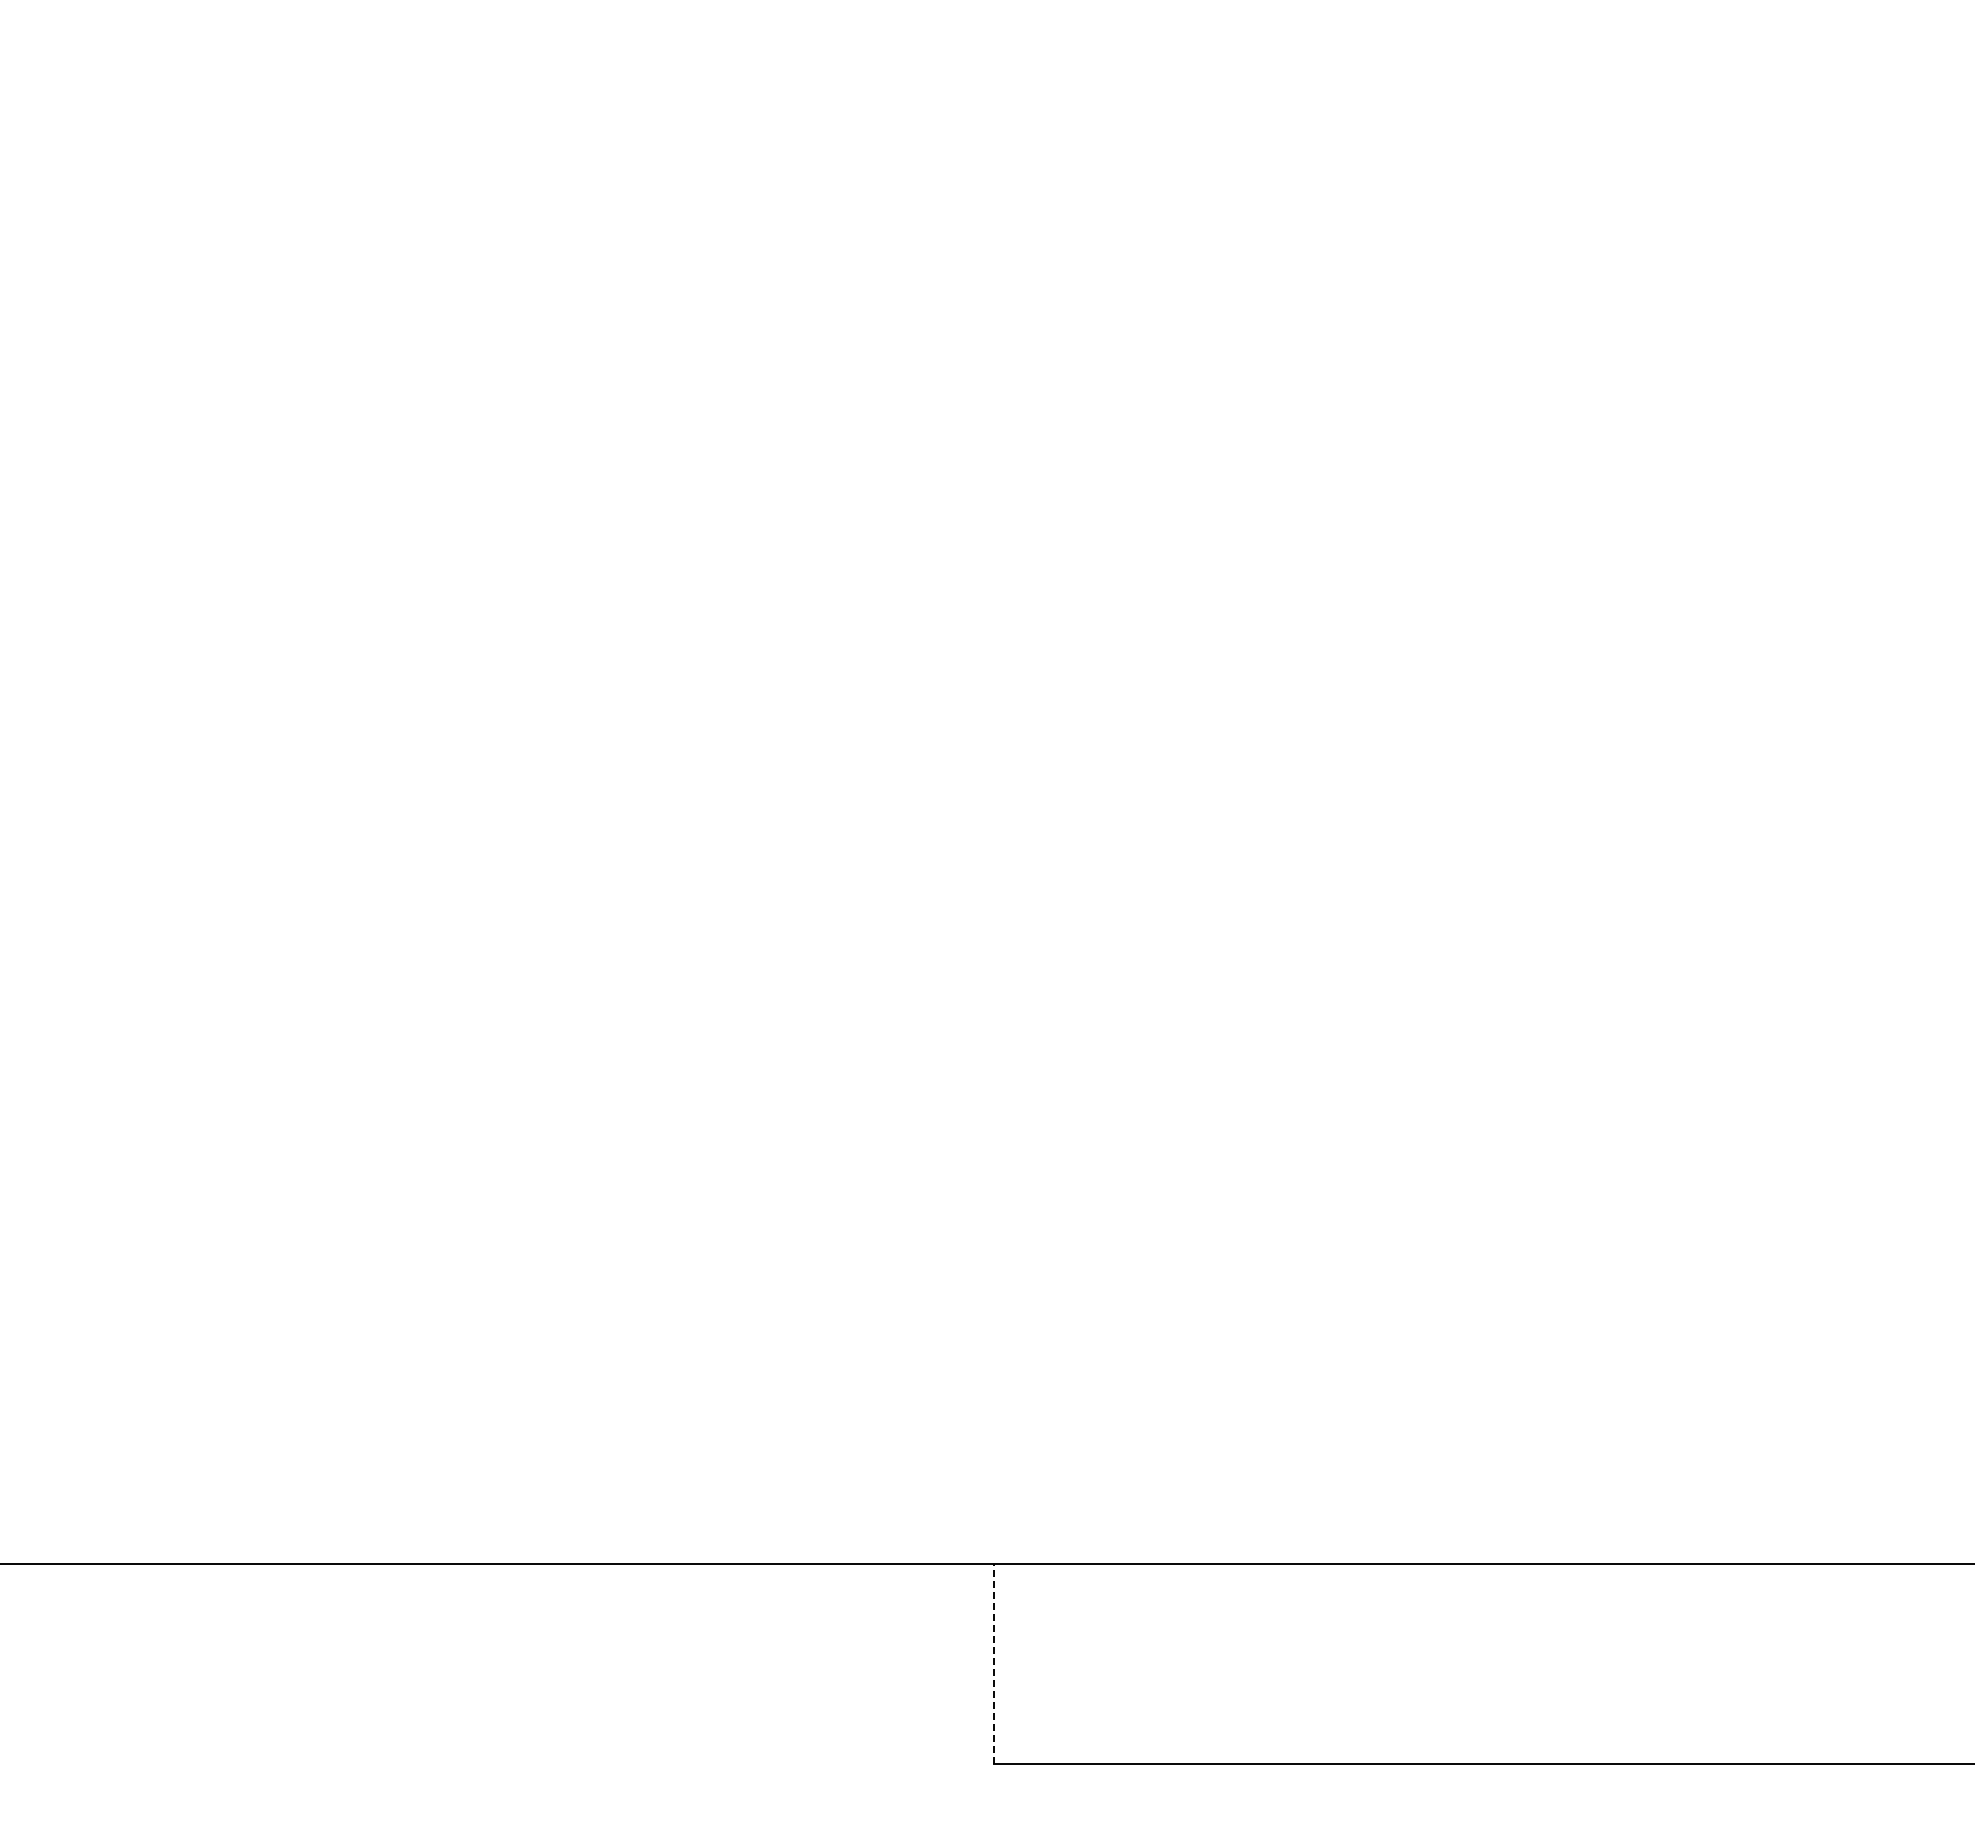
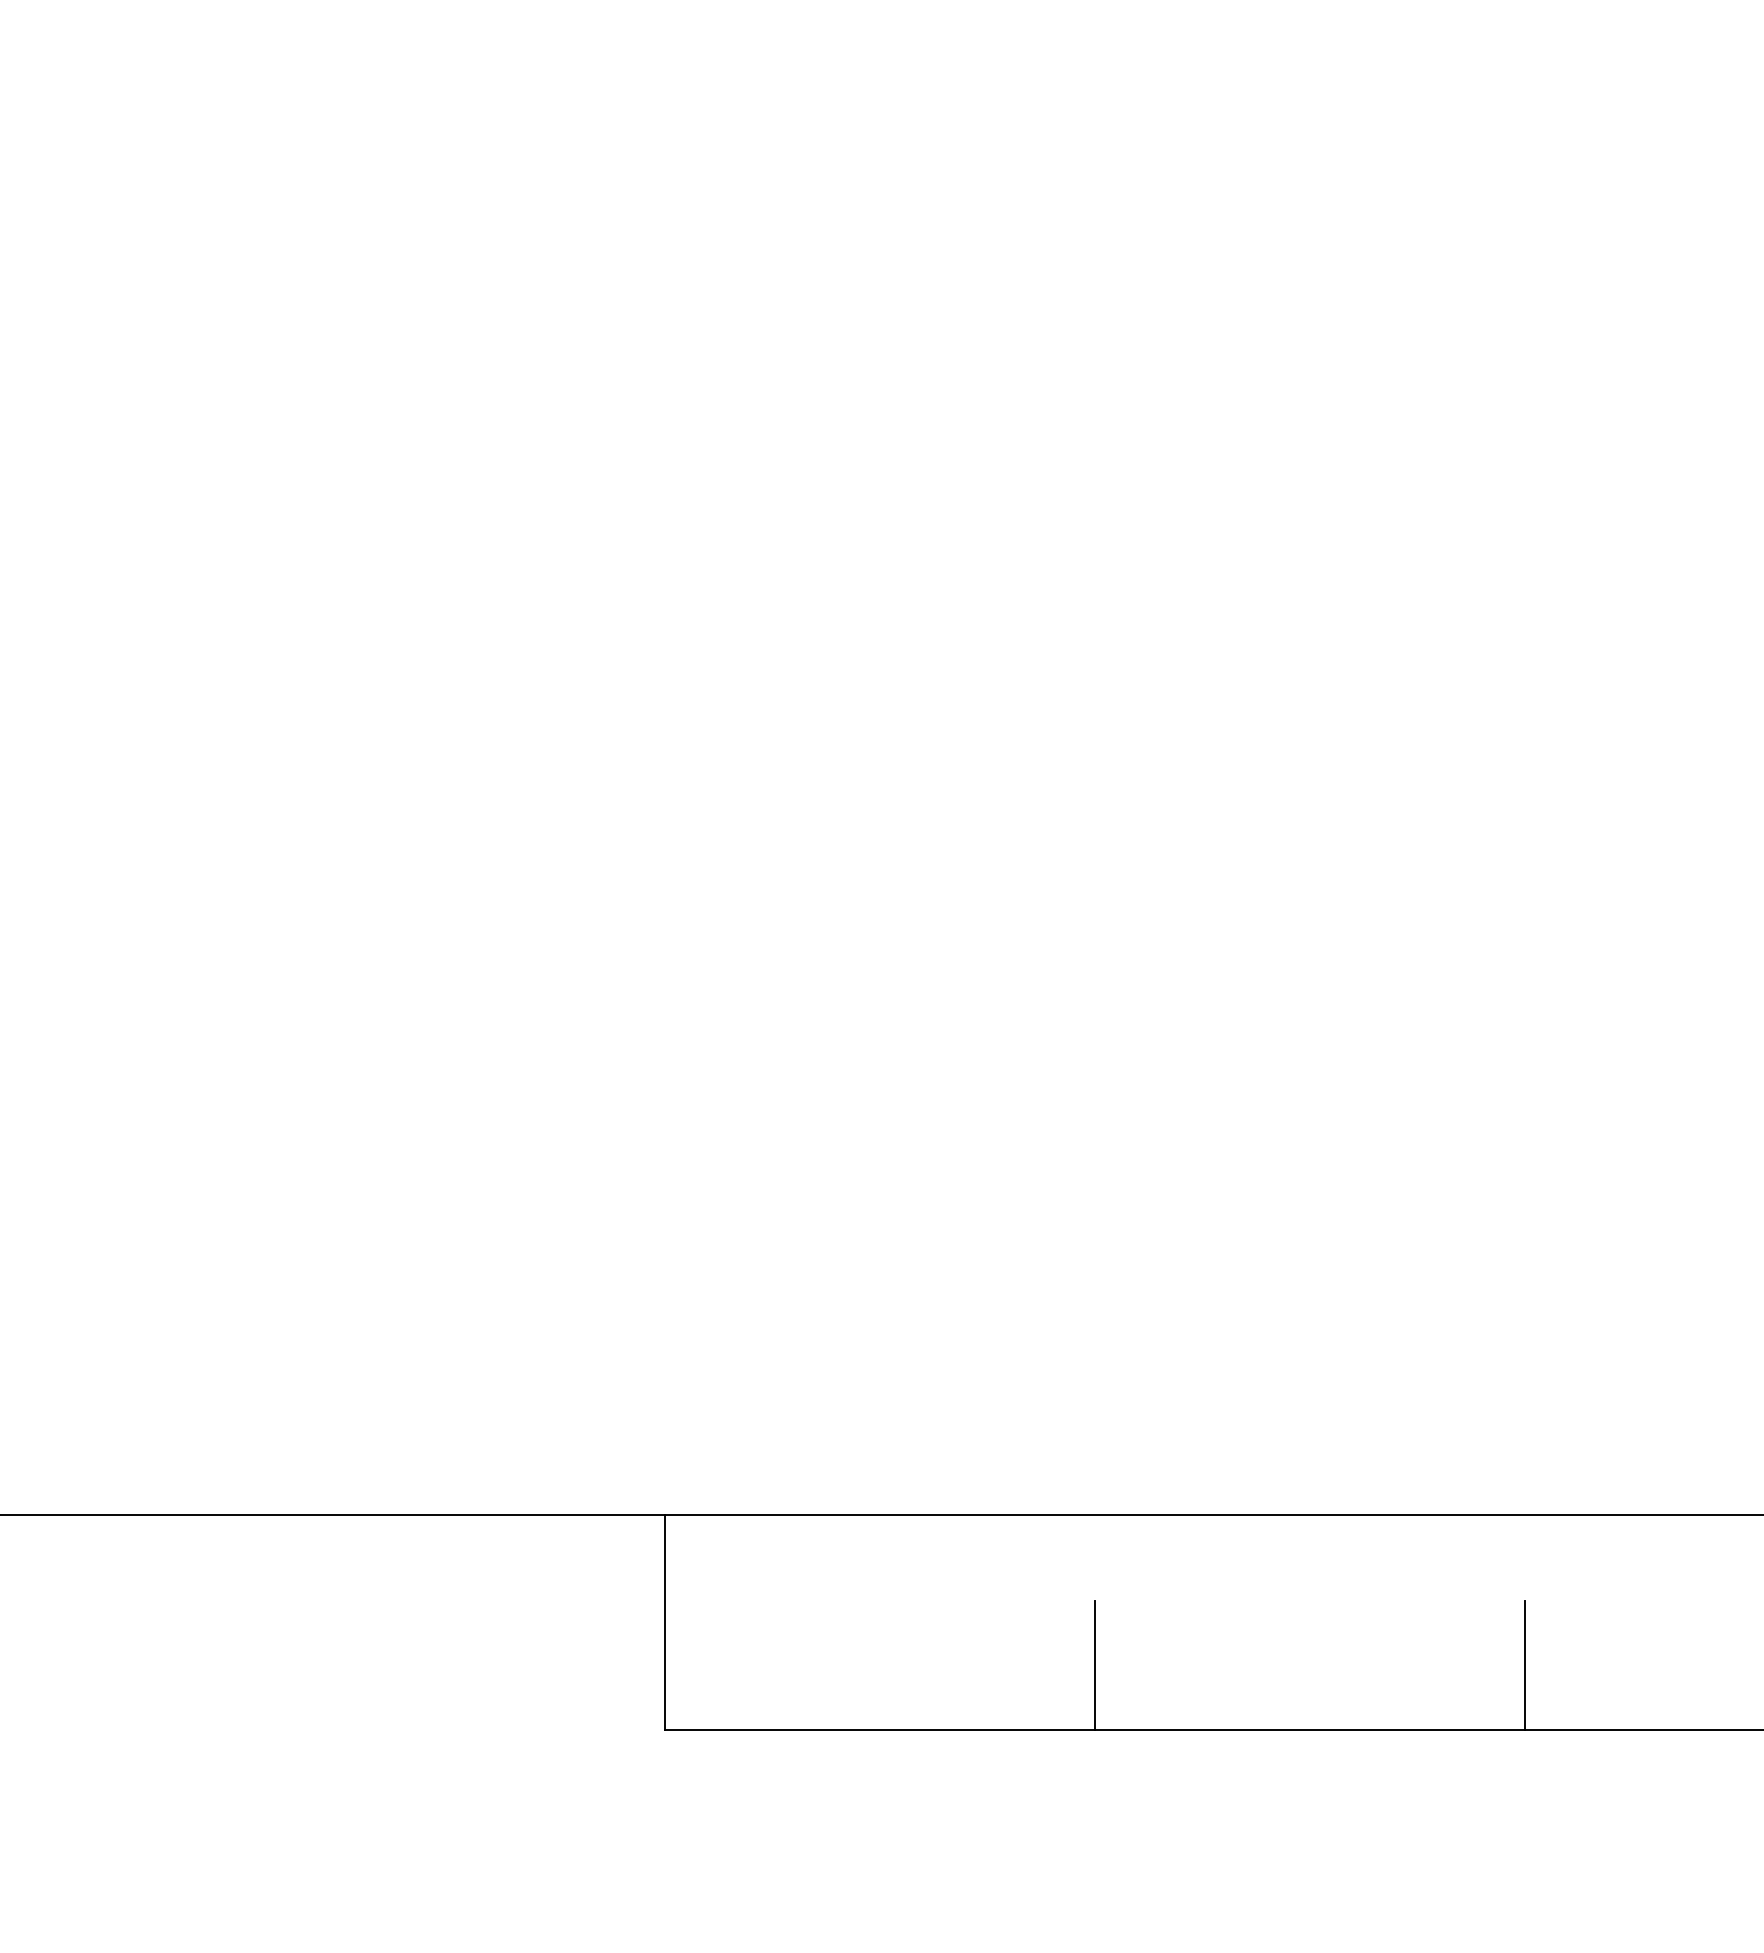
line: (993, 1663) -> (664, 1621), dashed -> solid
line: (1393, 1704) -> (1094, 1665), added
line: (1794, 1704) -> (1525, 1665), added

